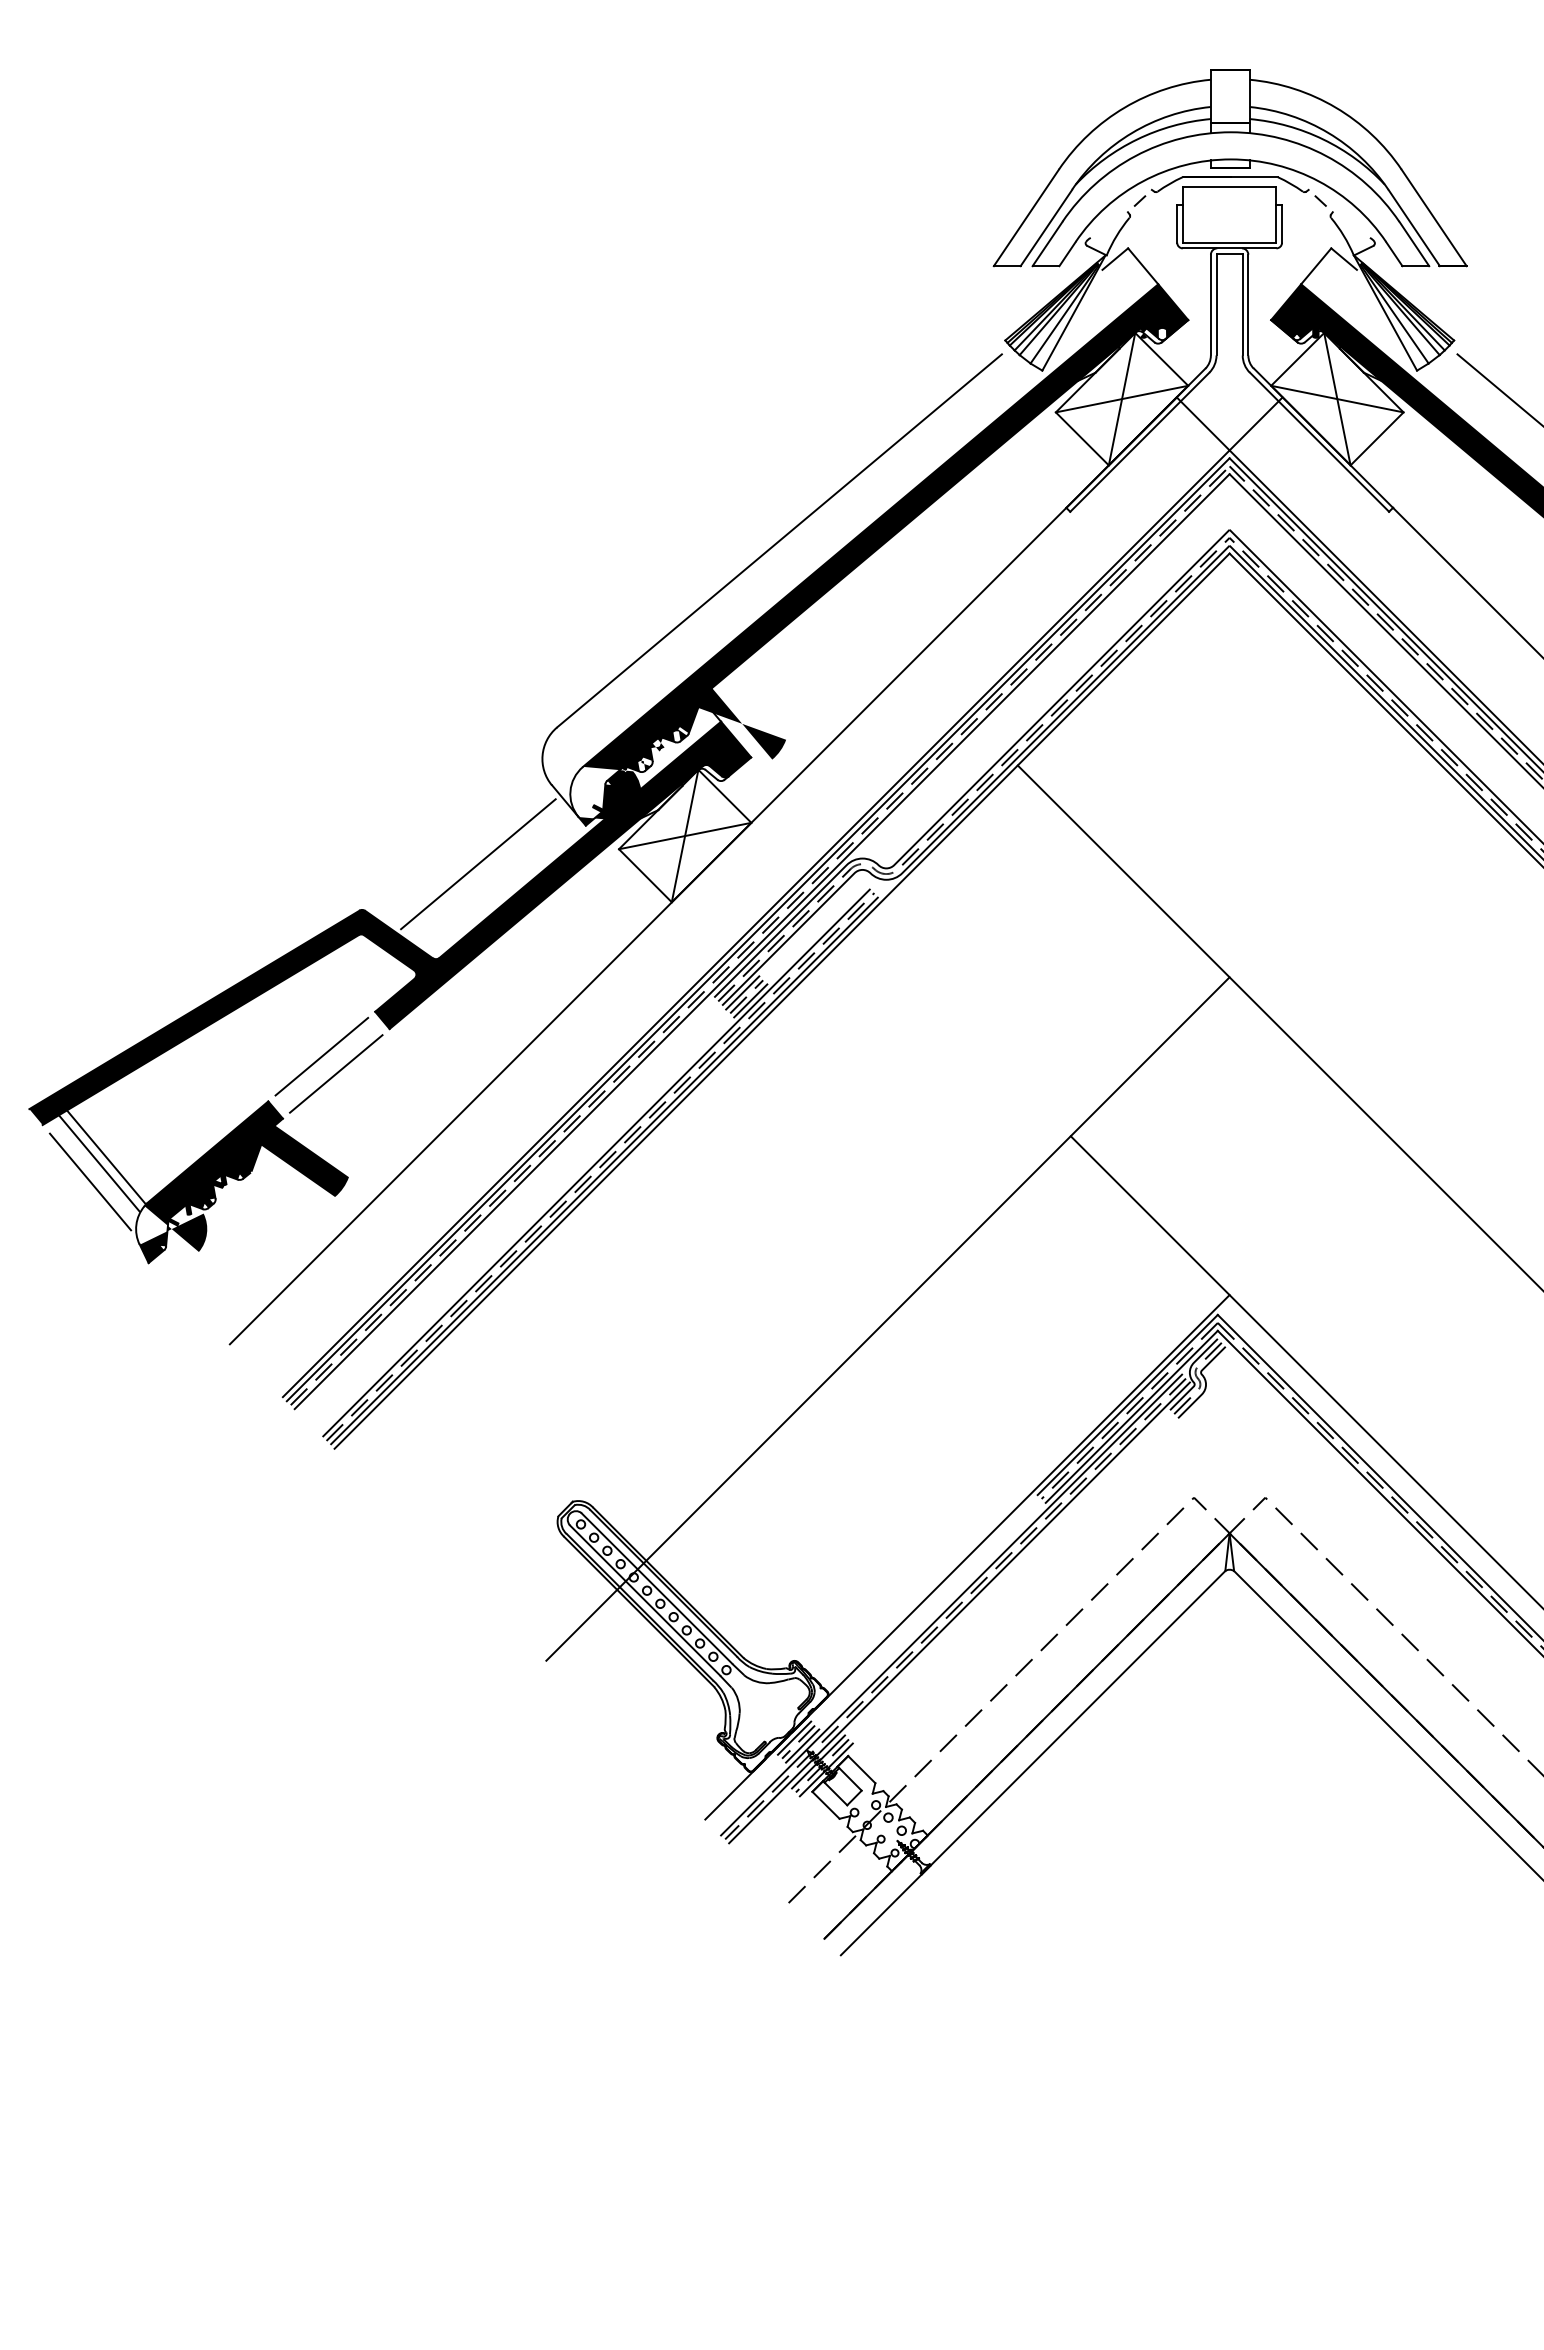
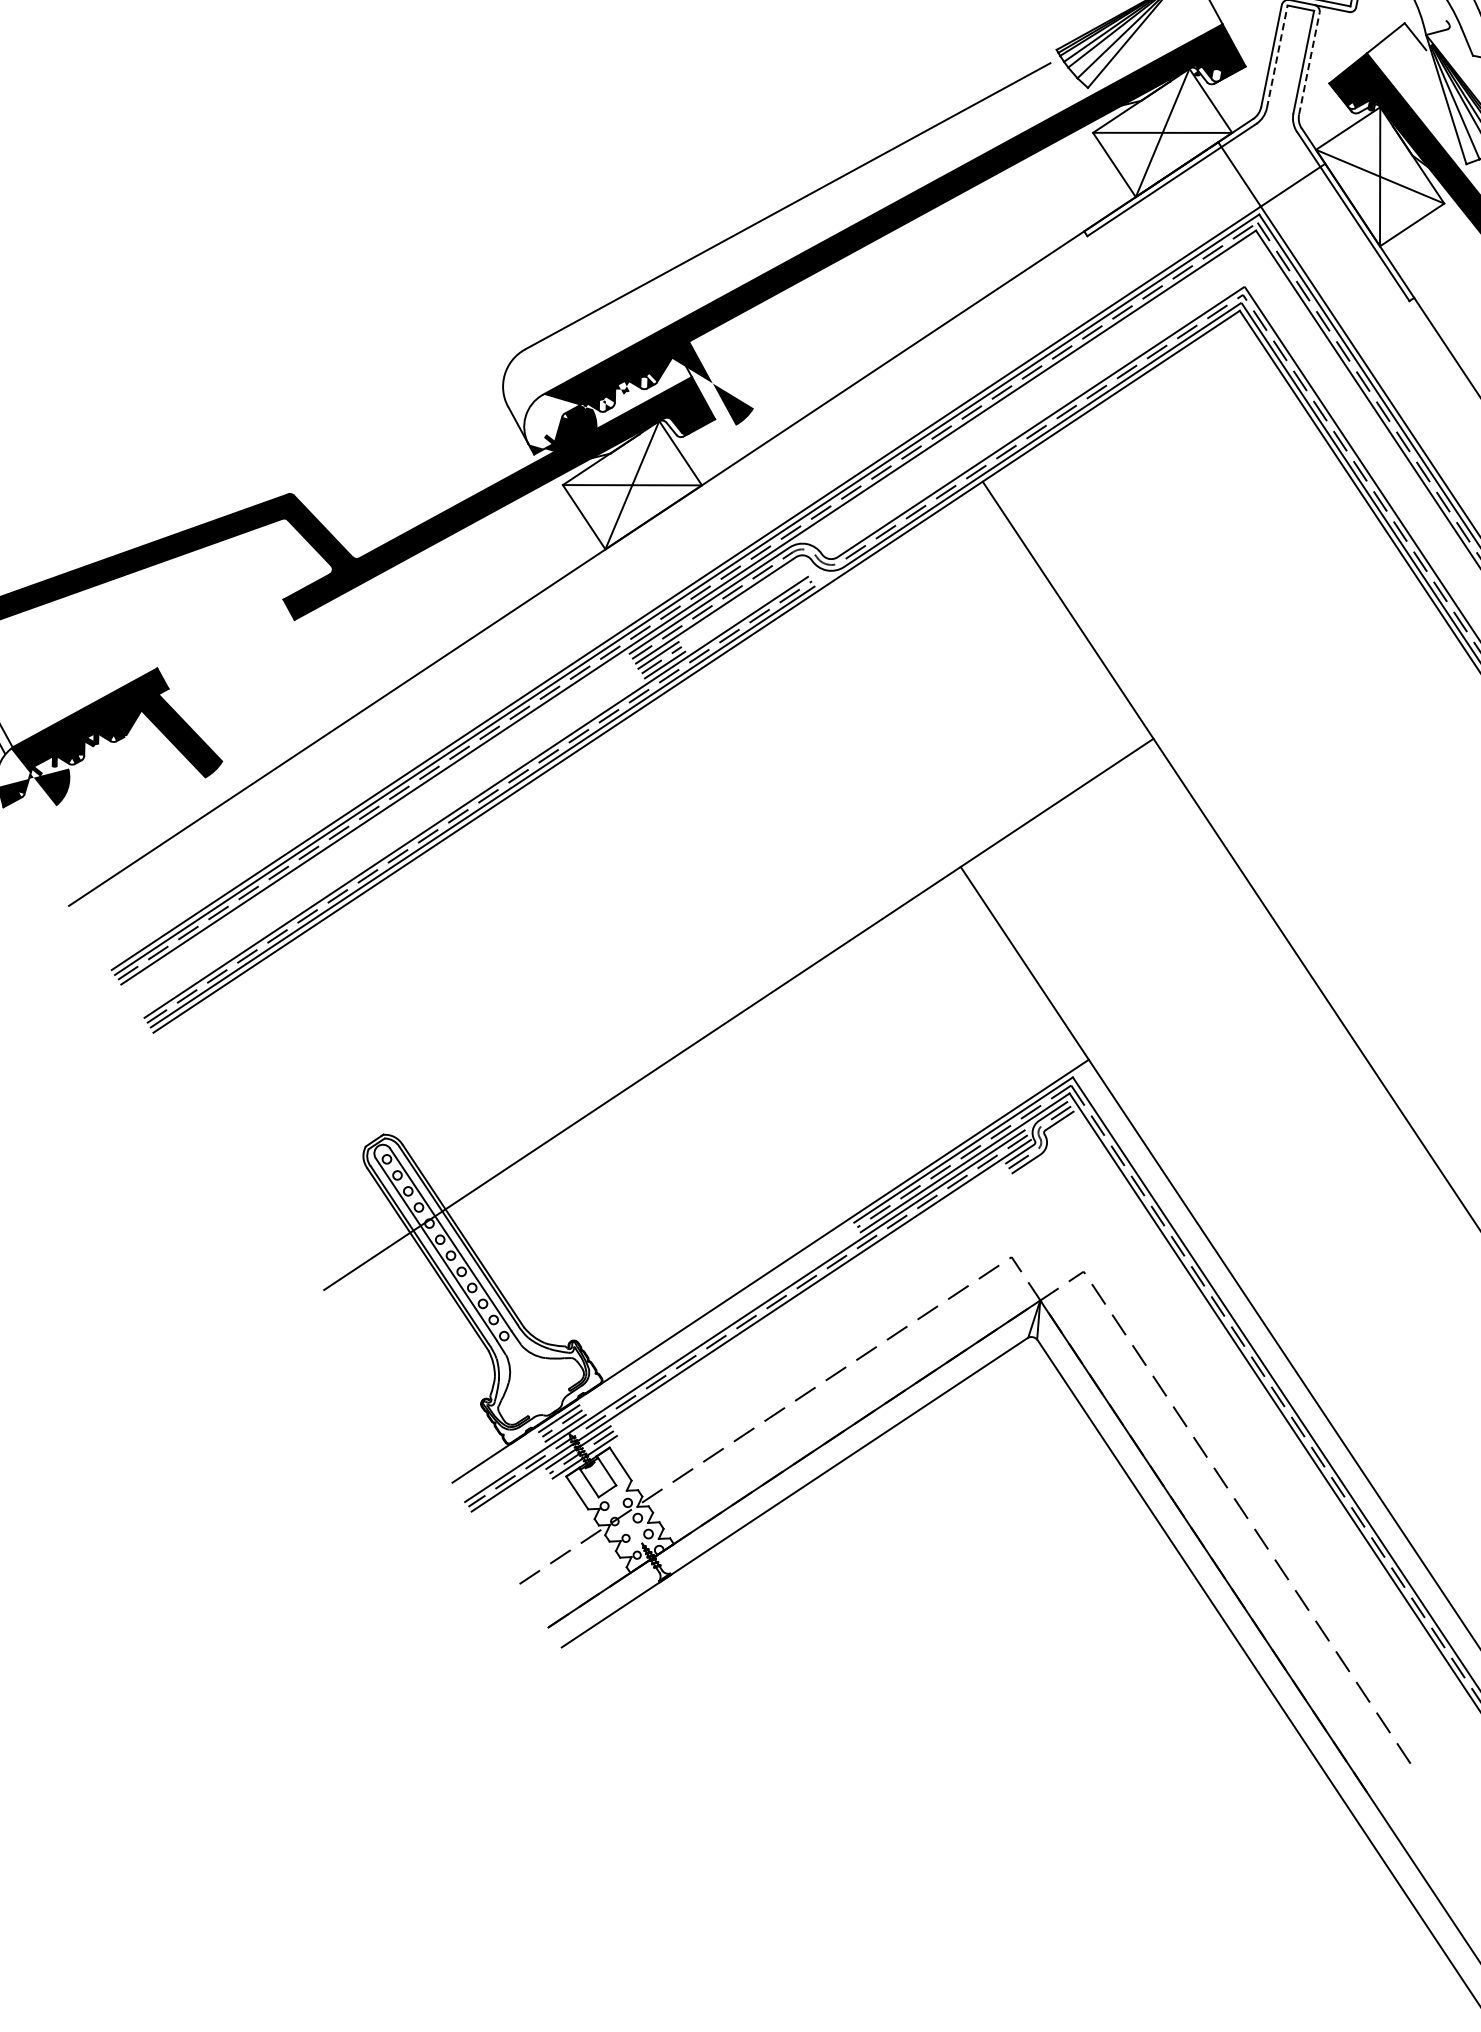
line: (1216, 304) -> (1277, 56), solid -> dashed
line: (1248, 304) -> (1309, 63), solid -> dashed
line: (478, 864) -> (417, 471), removed
line: (321, 1056) -> (220, 633), removed
line: (336, 1073) -> (231, 654), removed

